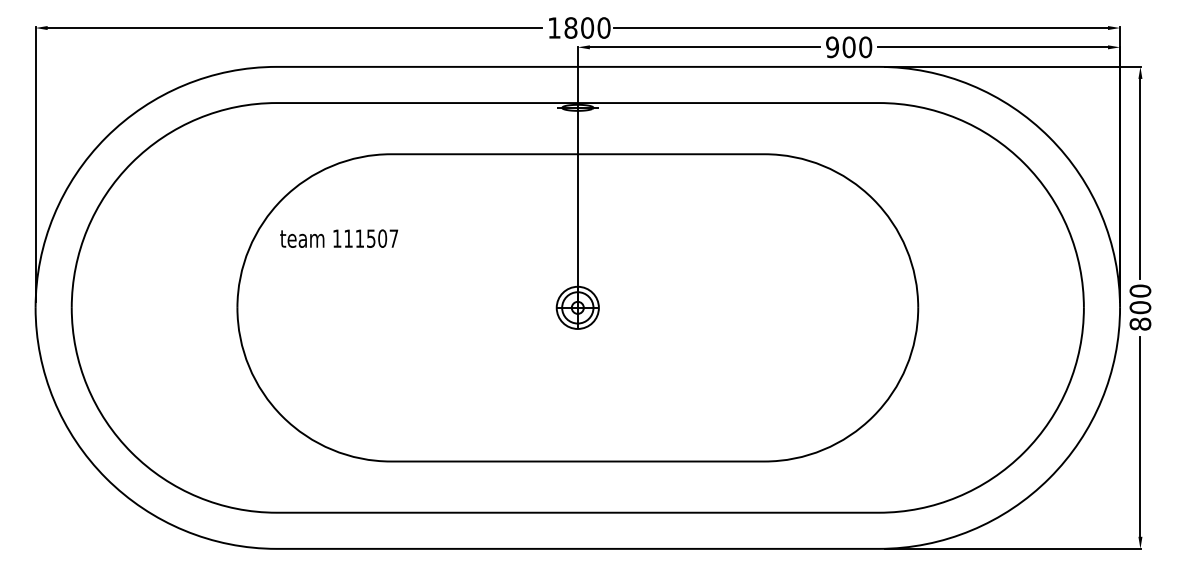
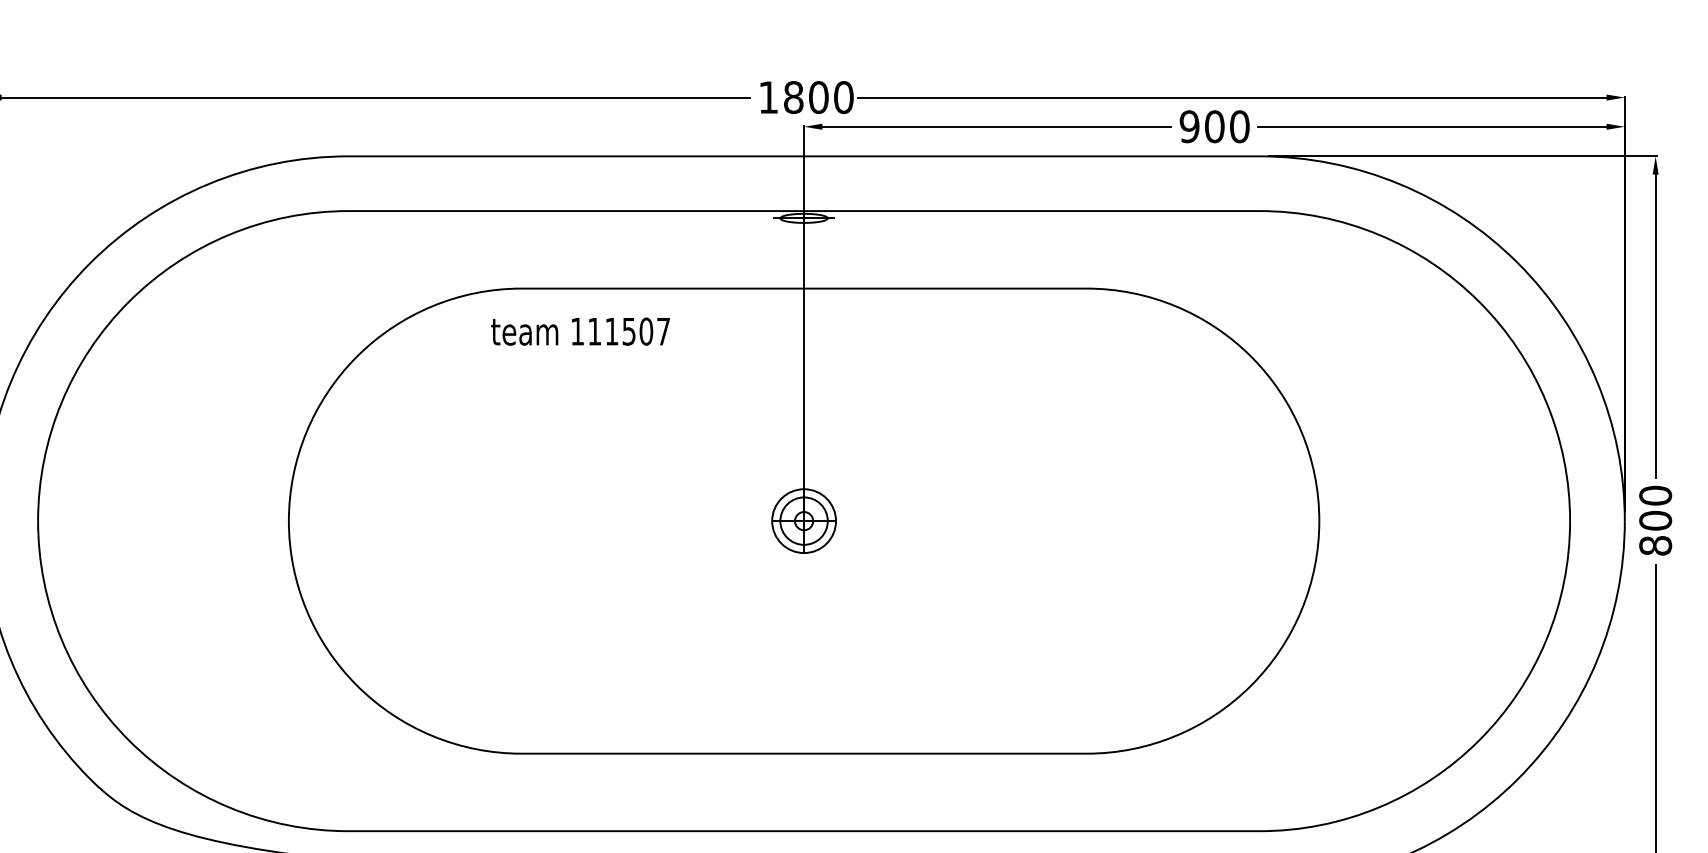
text: (339, 238) -> (581, 331), moved

